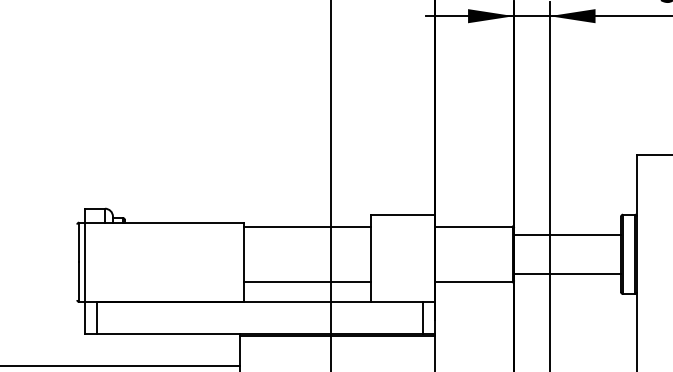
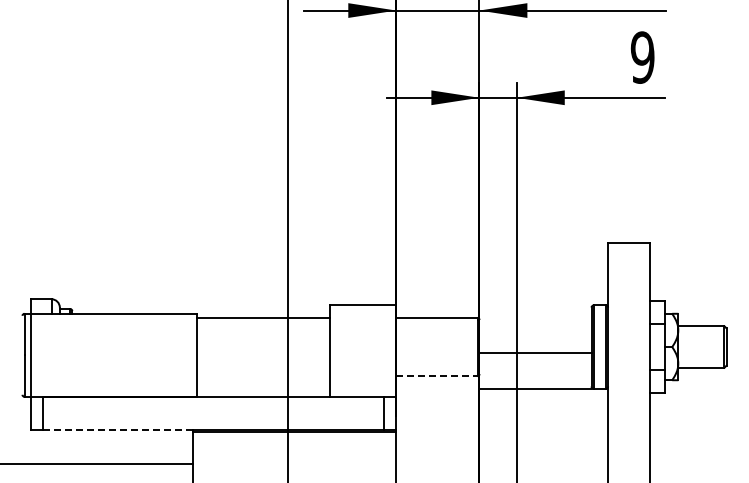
line: (567, 234) -> (535, 353), moved
line: (567, 273) -> (535, 388), moved
line: (306, 282) -> (262, 376), removed
line: (473, 282) -> (437, 376), solid -> dashed
line: (169, 334) -> (118, 430), solid -> dashed

